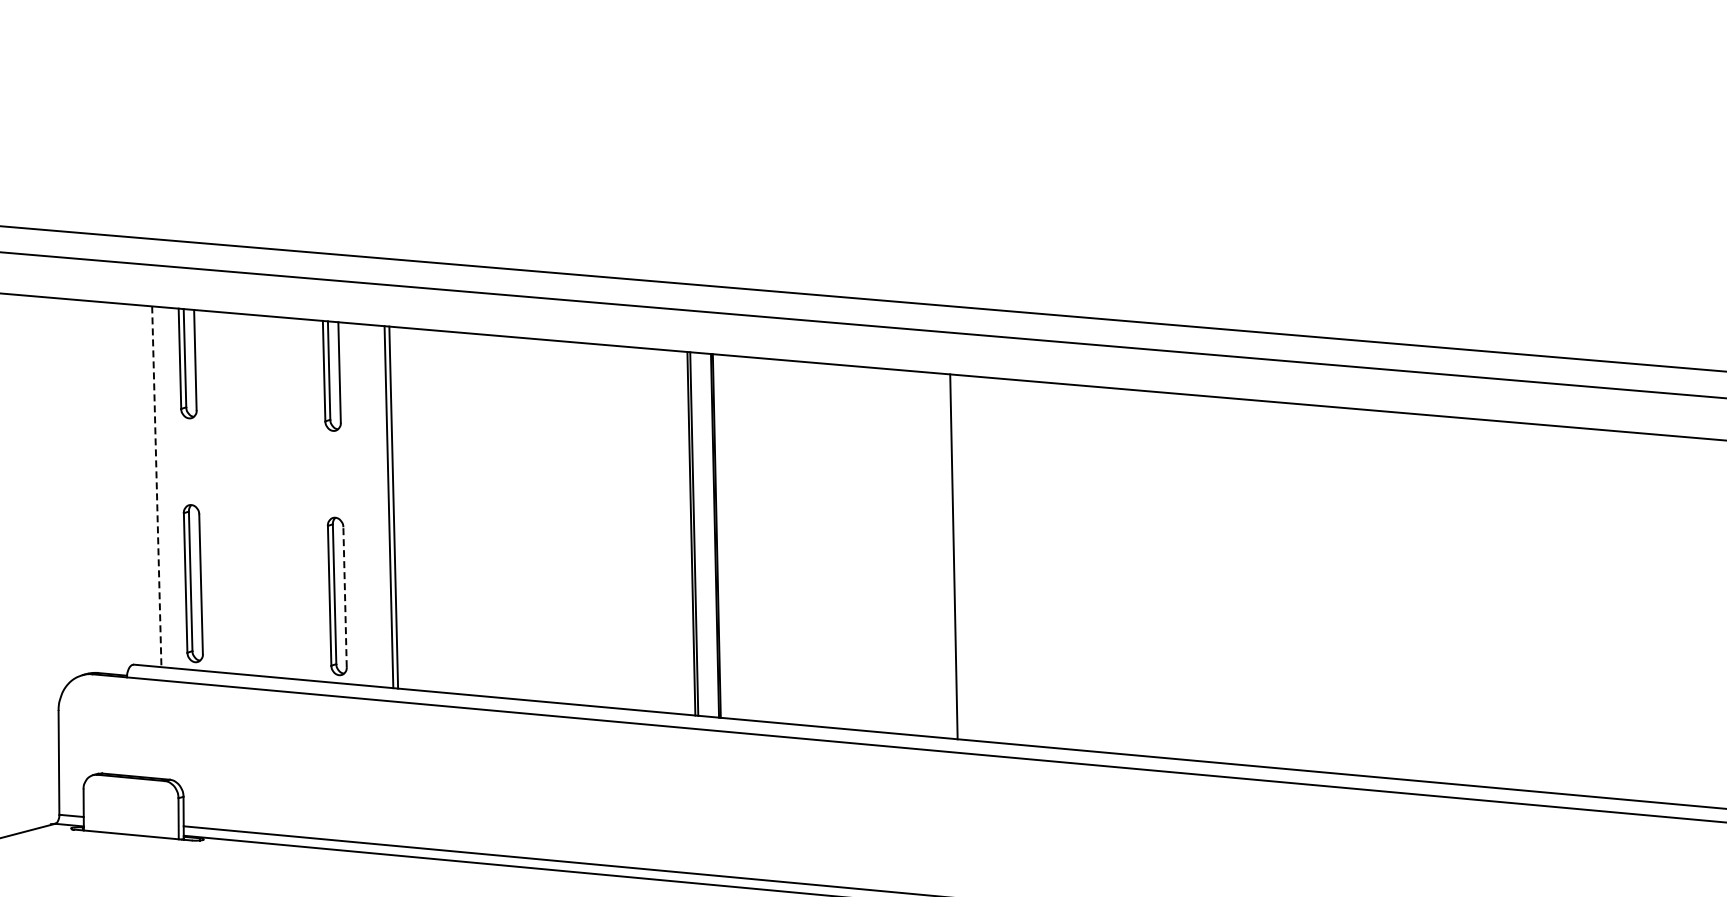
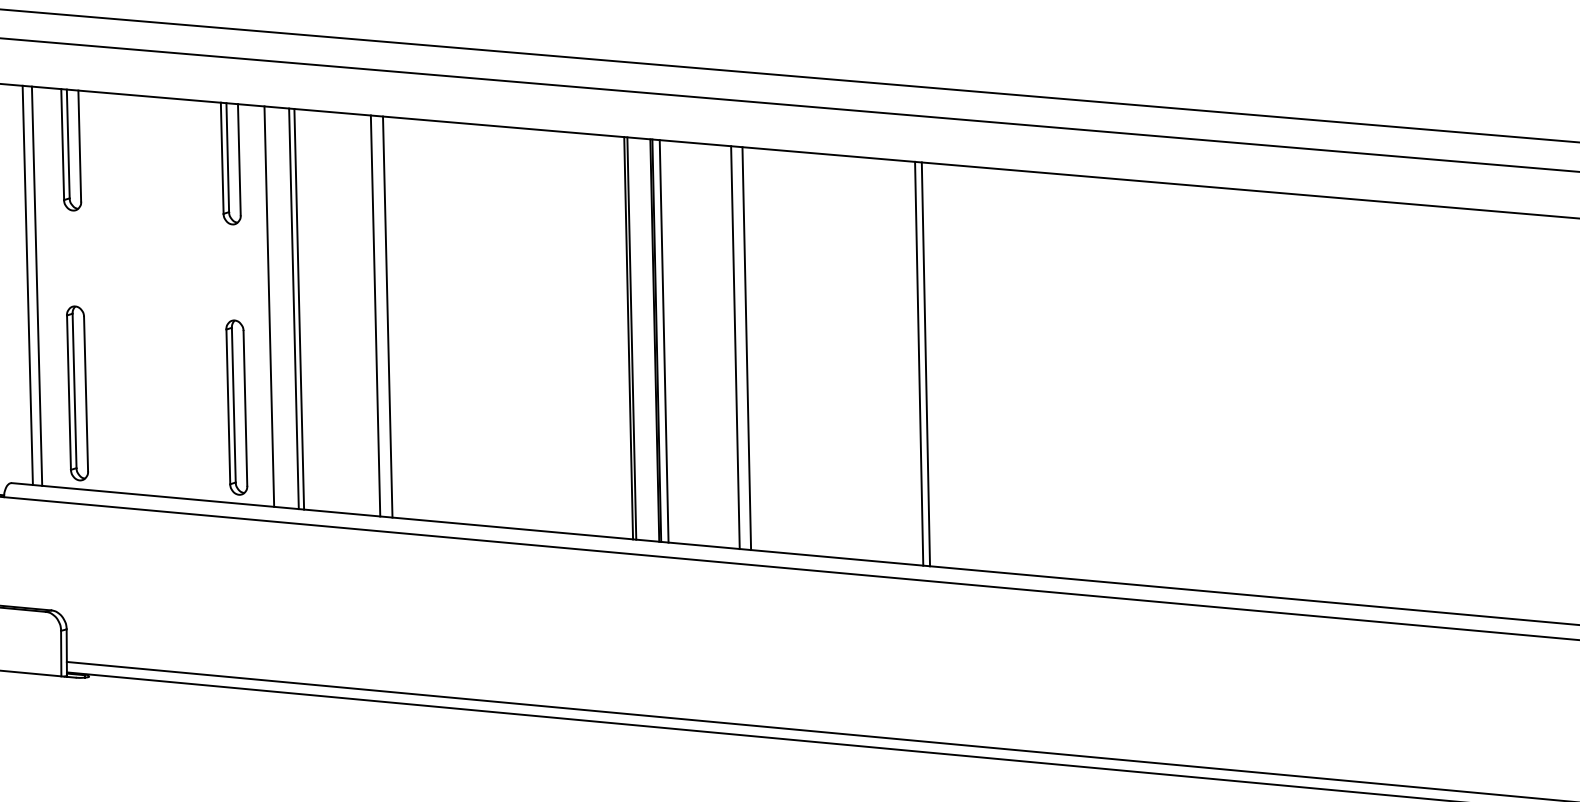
line: (148, 485) -> (27, 284), added
line: (156, 487) -> (36, 287), dashed -> solid
line: (366, 505) -> (269, 306), added
line: (462, 513) -> (375, 315), added
line: (473, 514) -> (387, 316), added
line: (723, 536) -> (664, 341), added
line: (787, 542) -> (735, 347), added
line: (798, 543) -> (747, 349), added
line: (959, 556) -> (925, 363), added
line: (345, 597) -> (245, 408), dashed -> solid

